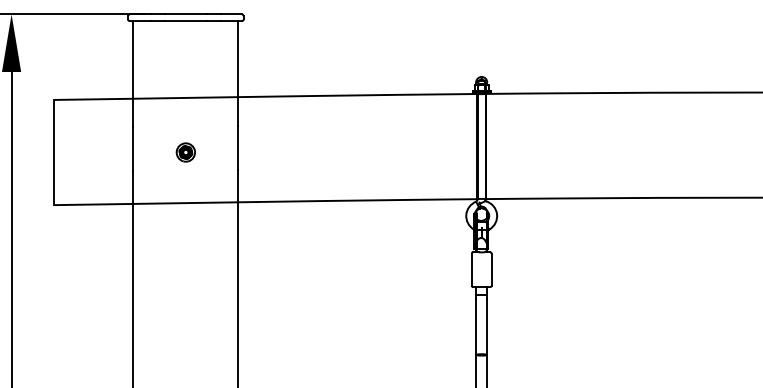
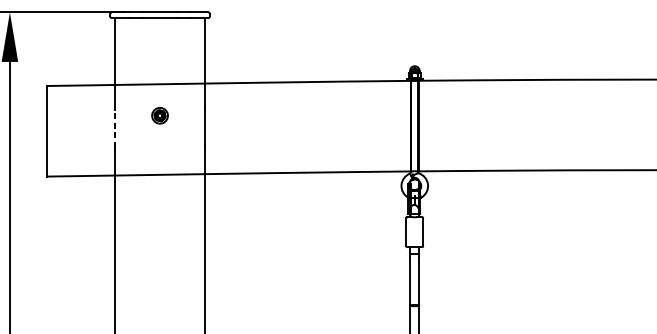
line: (133, 148) -> (114, 127), solid -> dashed
part: (185, 152) -> (159, 115), moved

